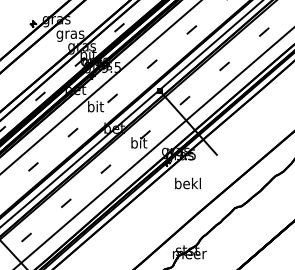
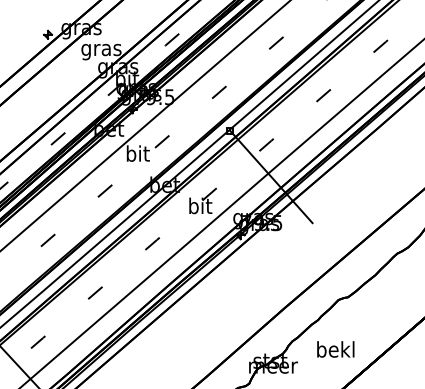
text: (187, 183) -> (335, 349), moved

